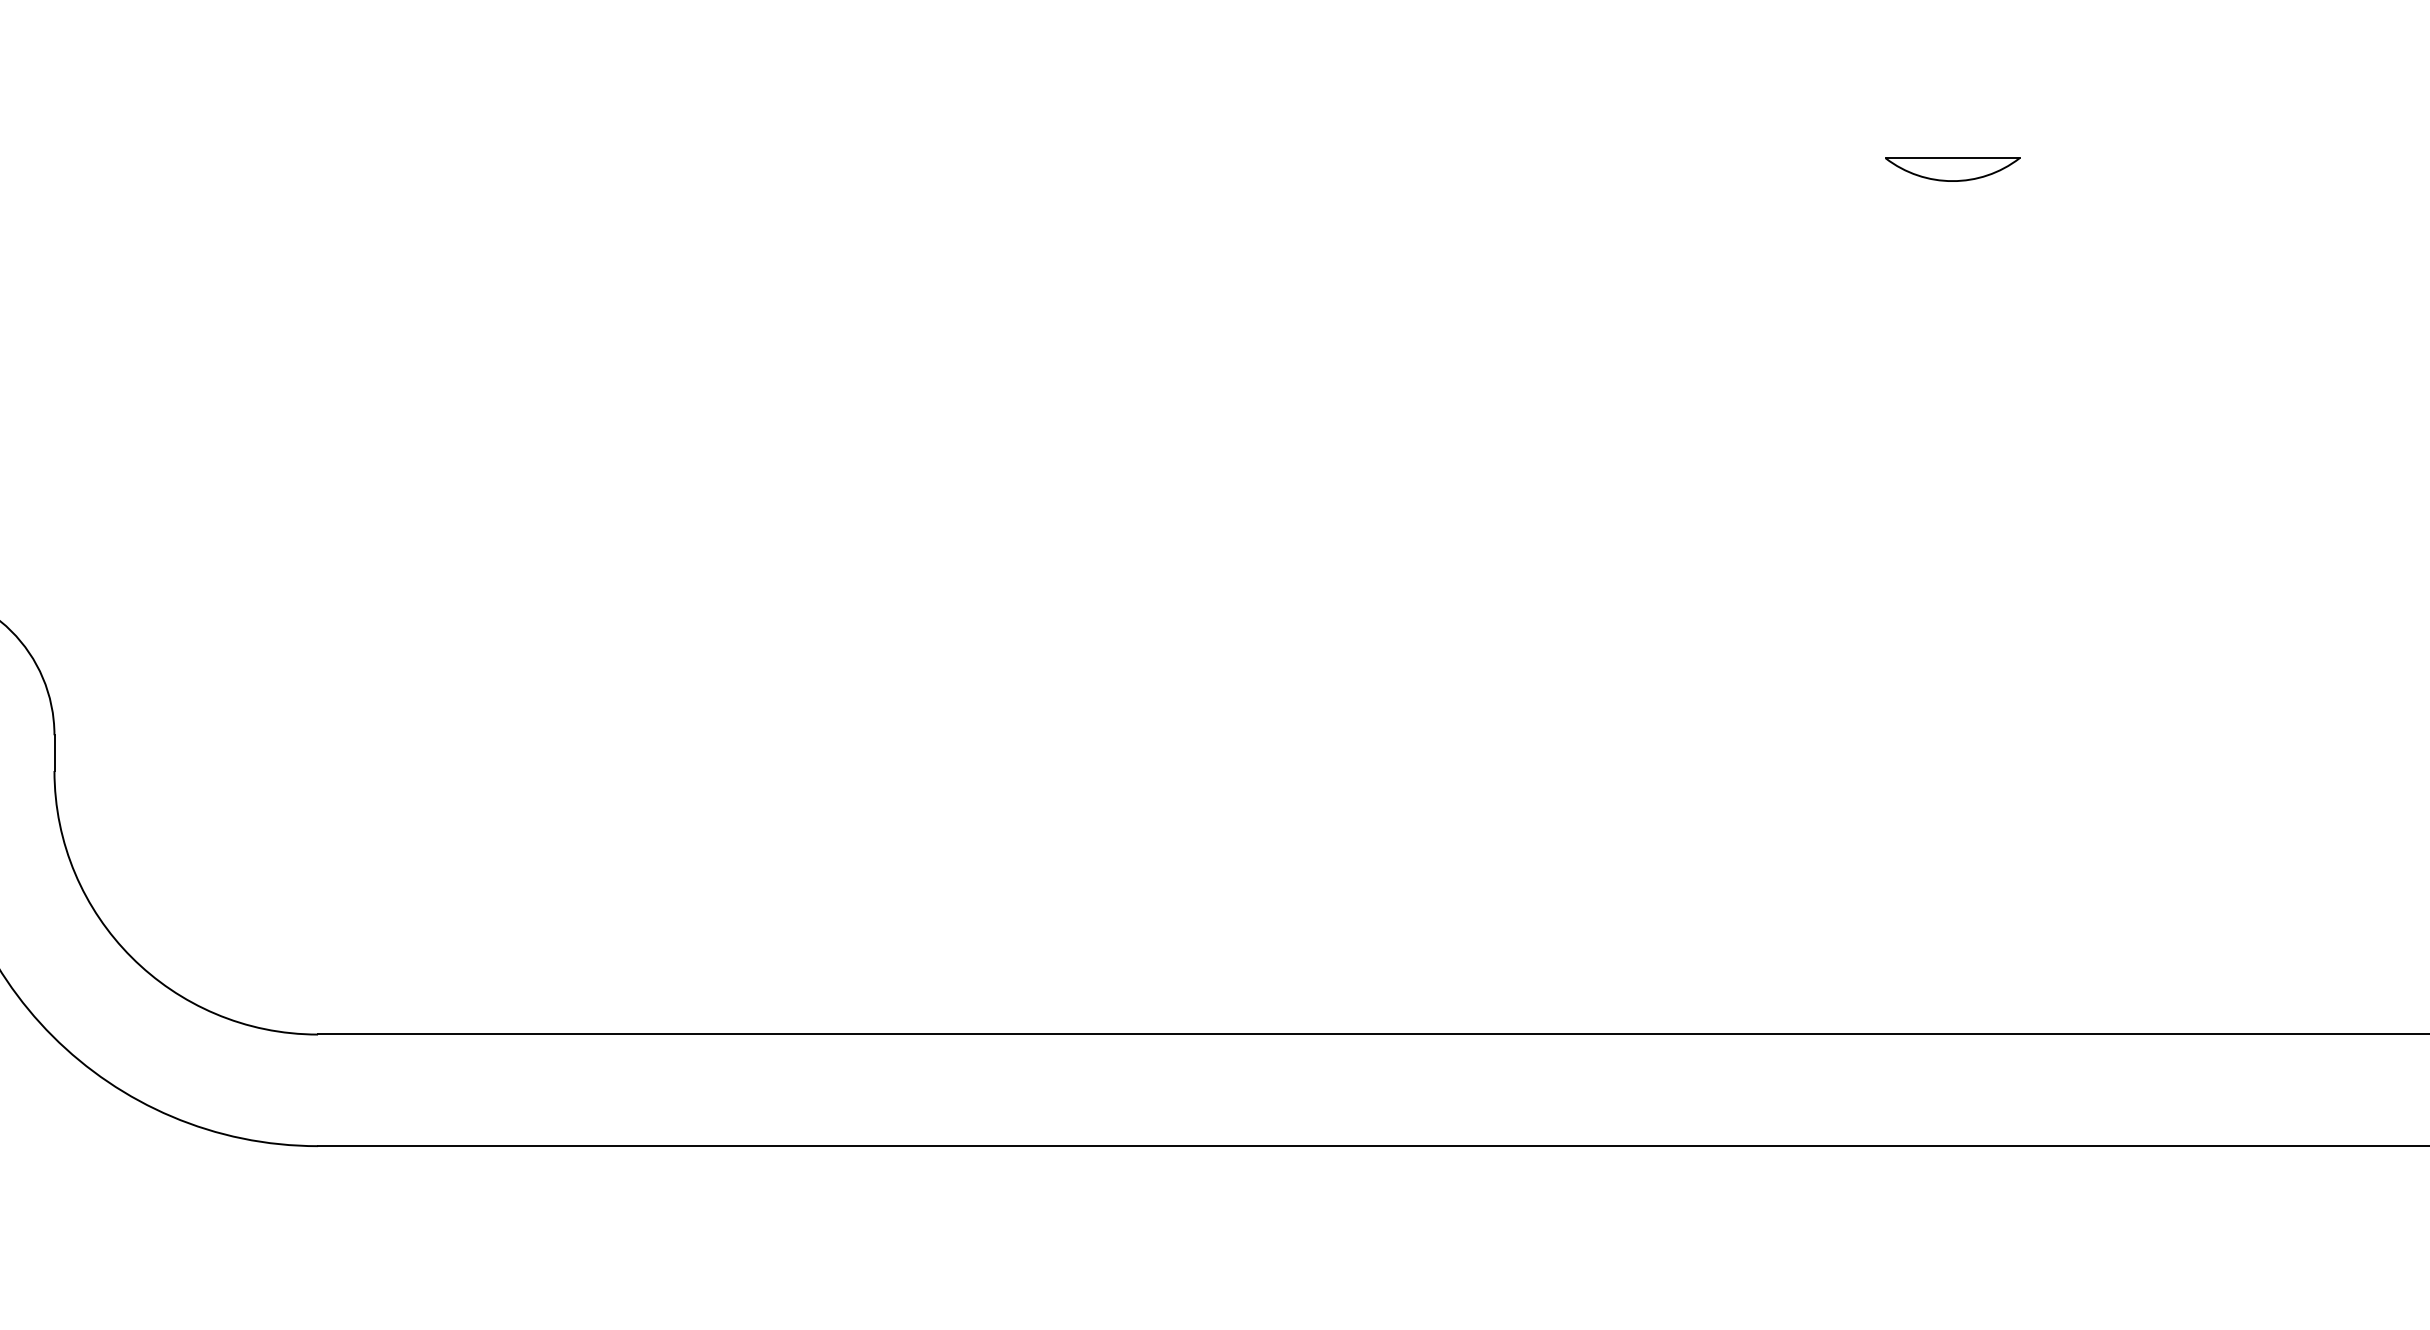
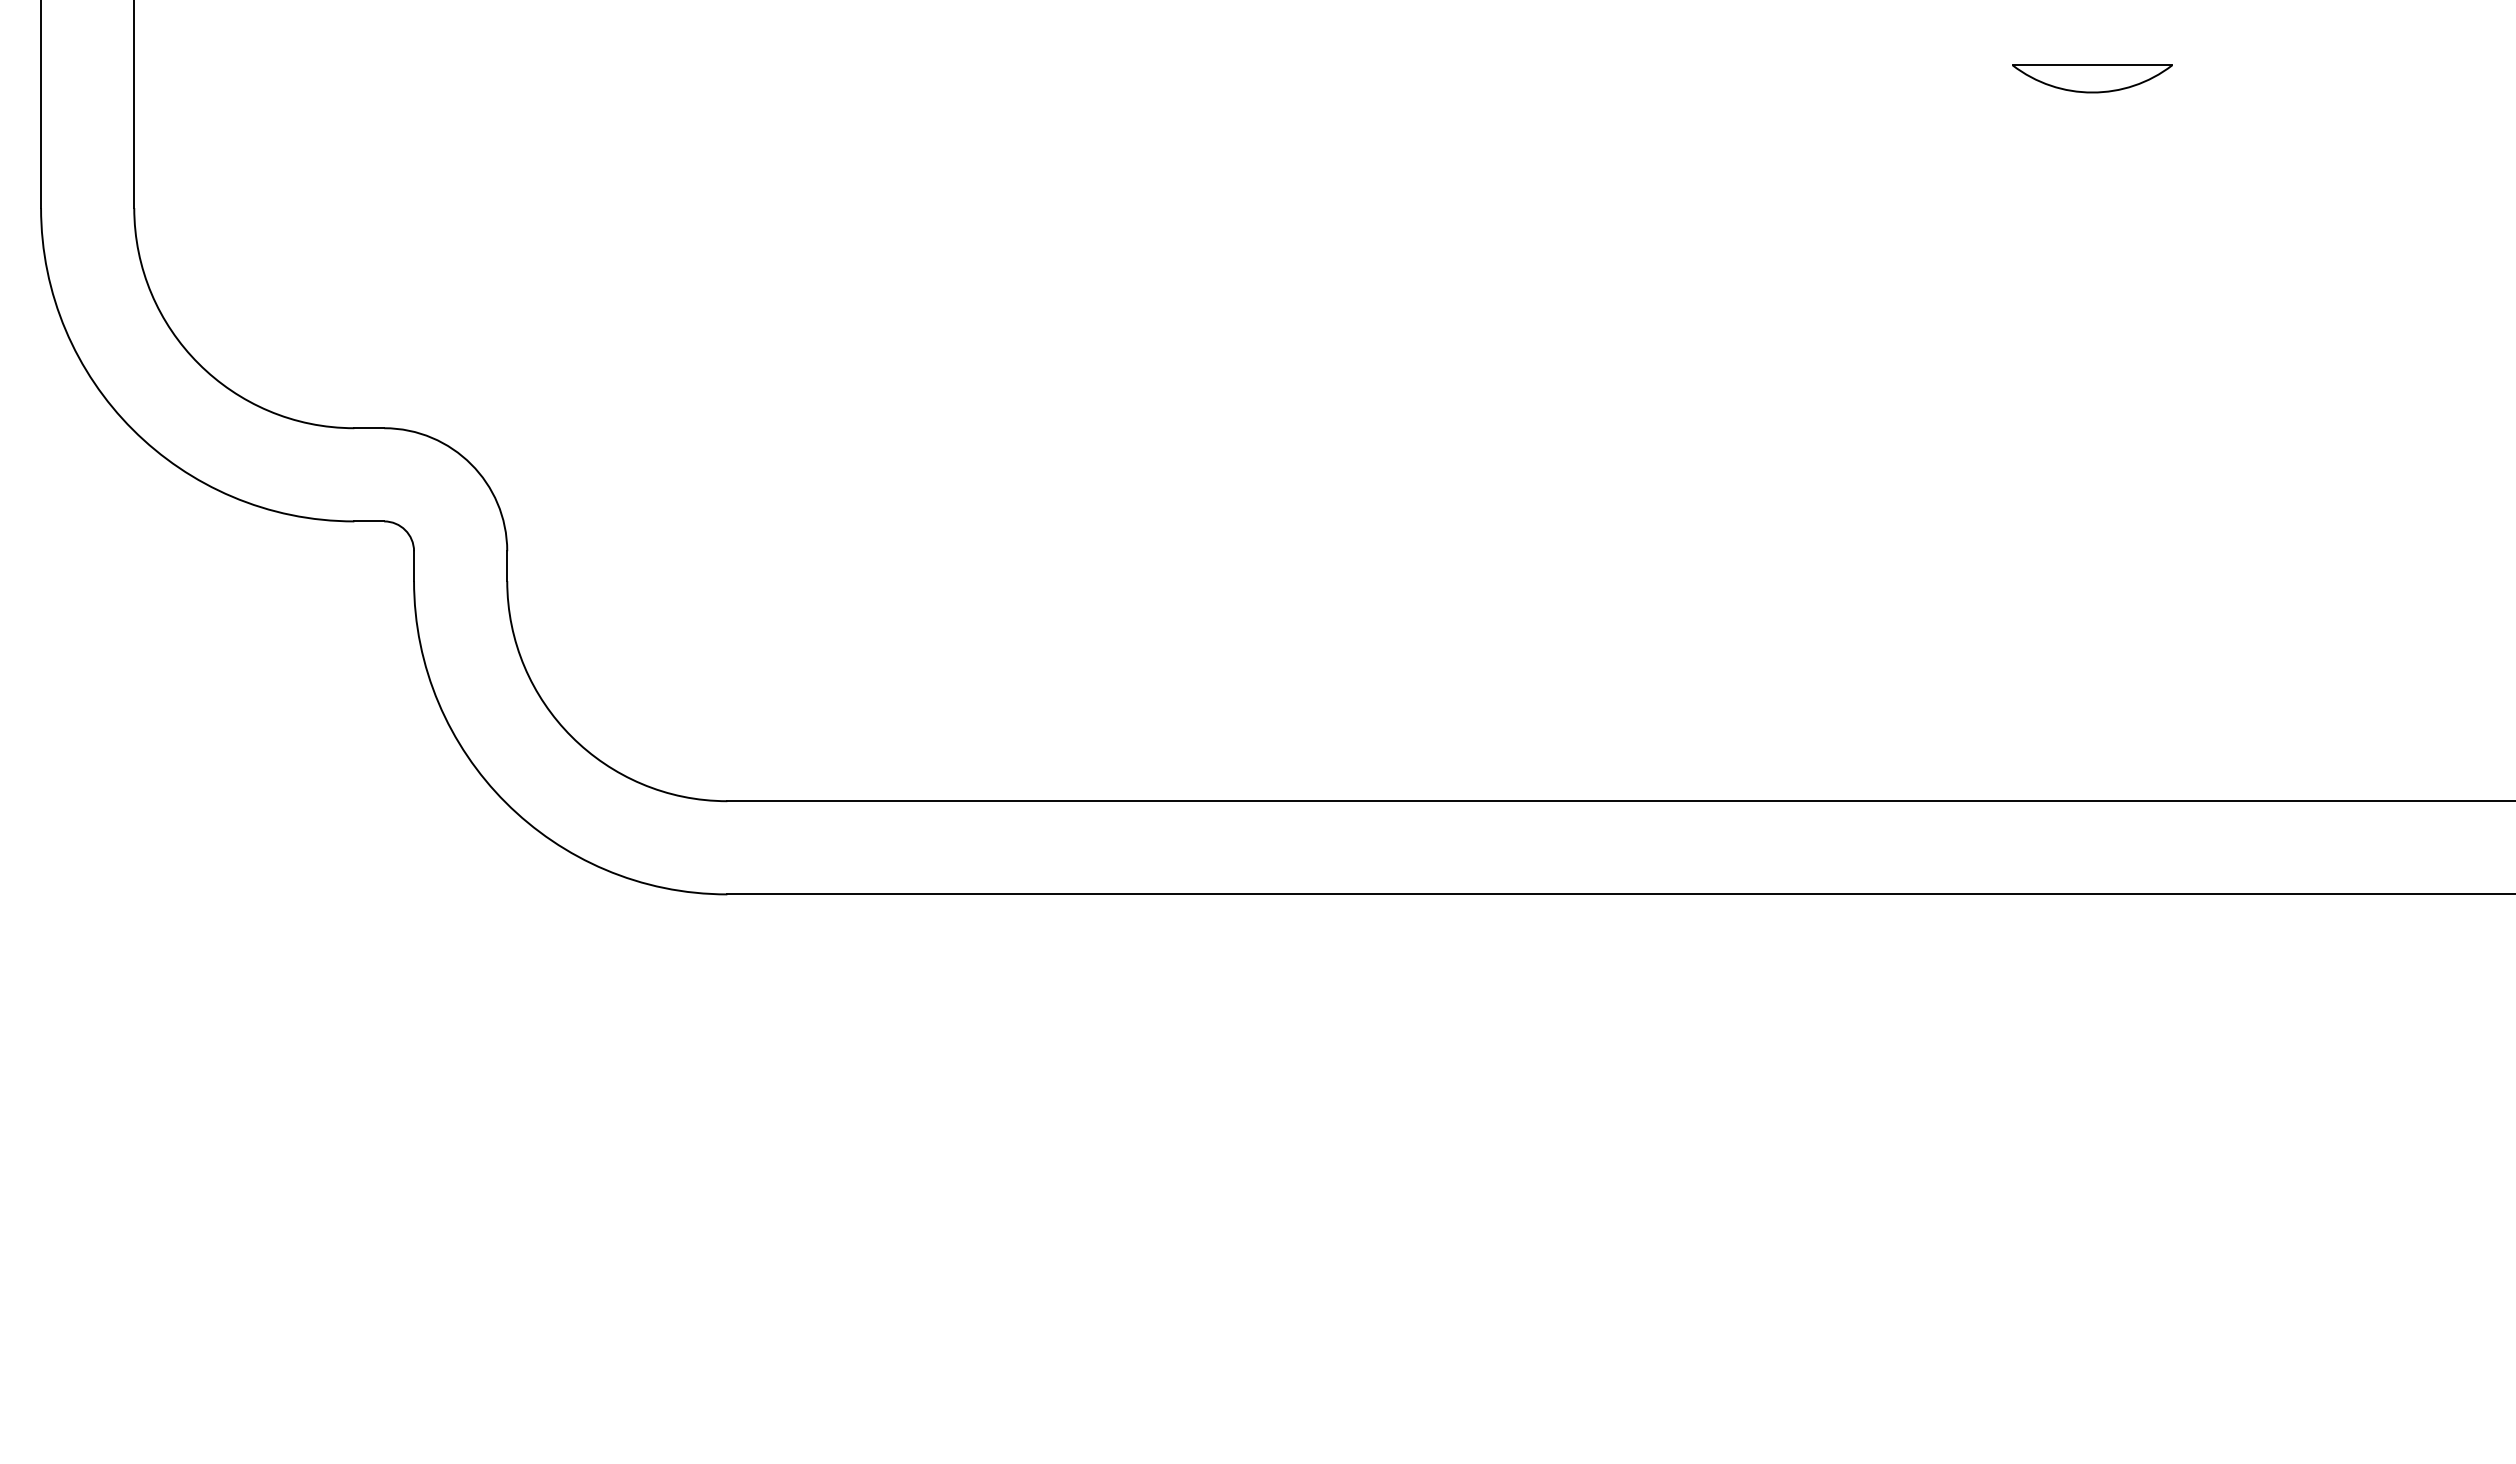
part: (1952, 169) -> (2092, 78), size x1.43

